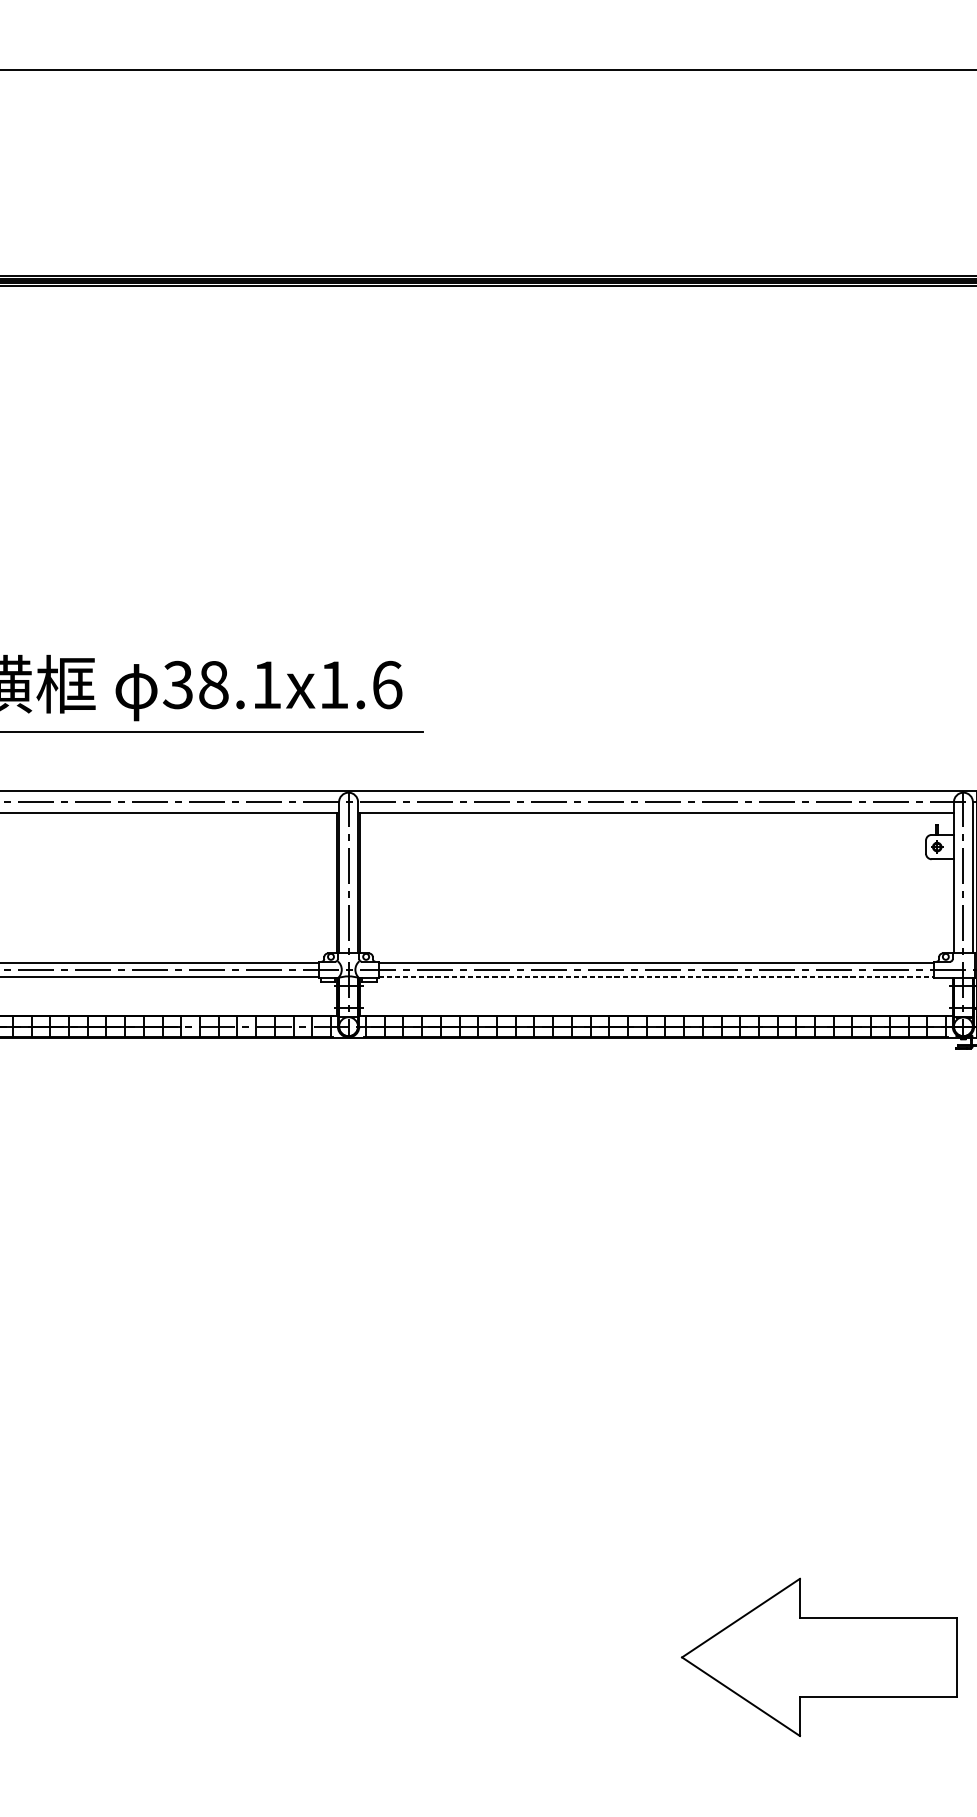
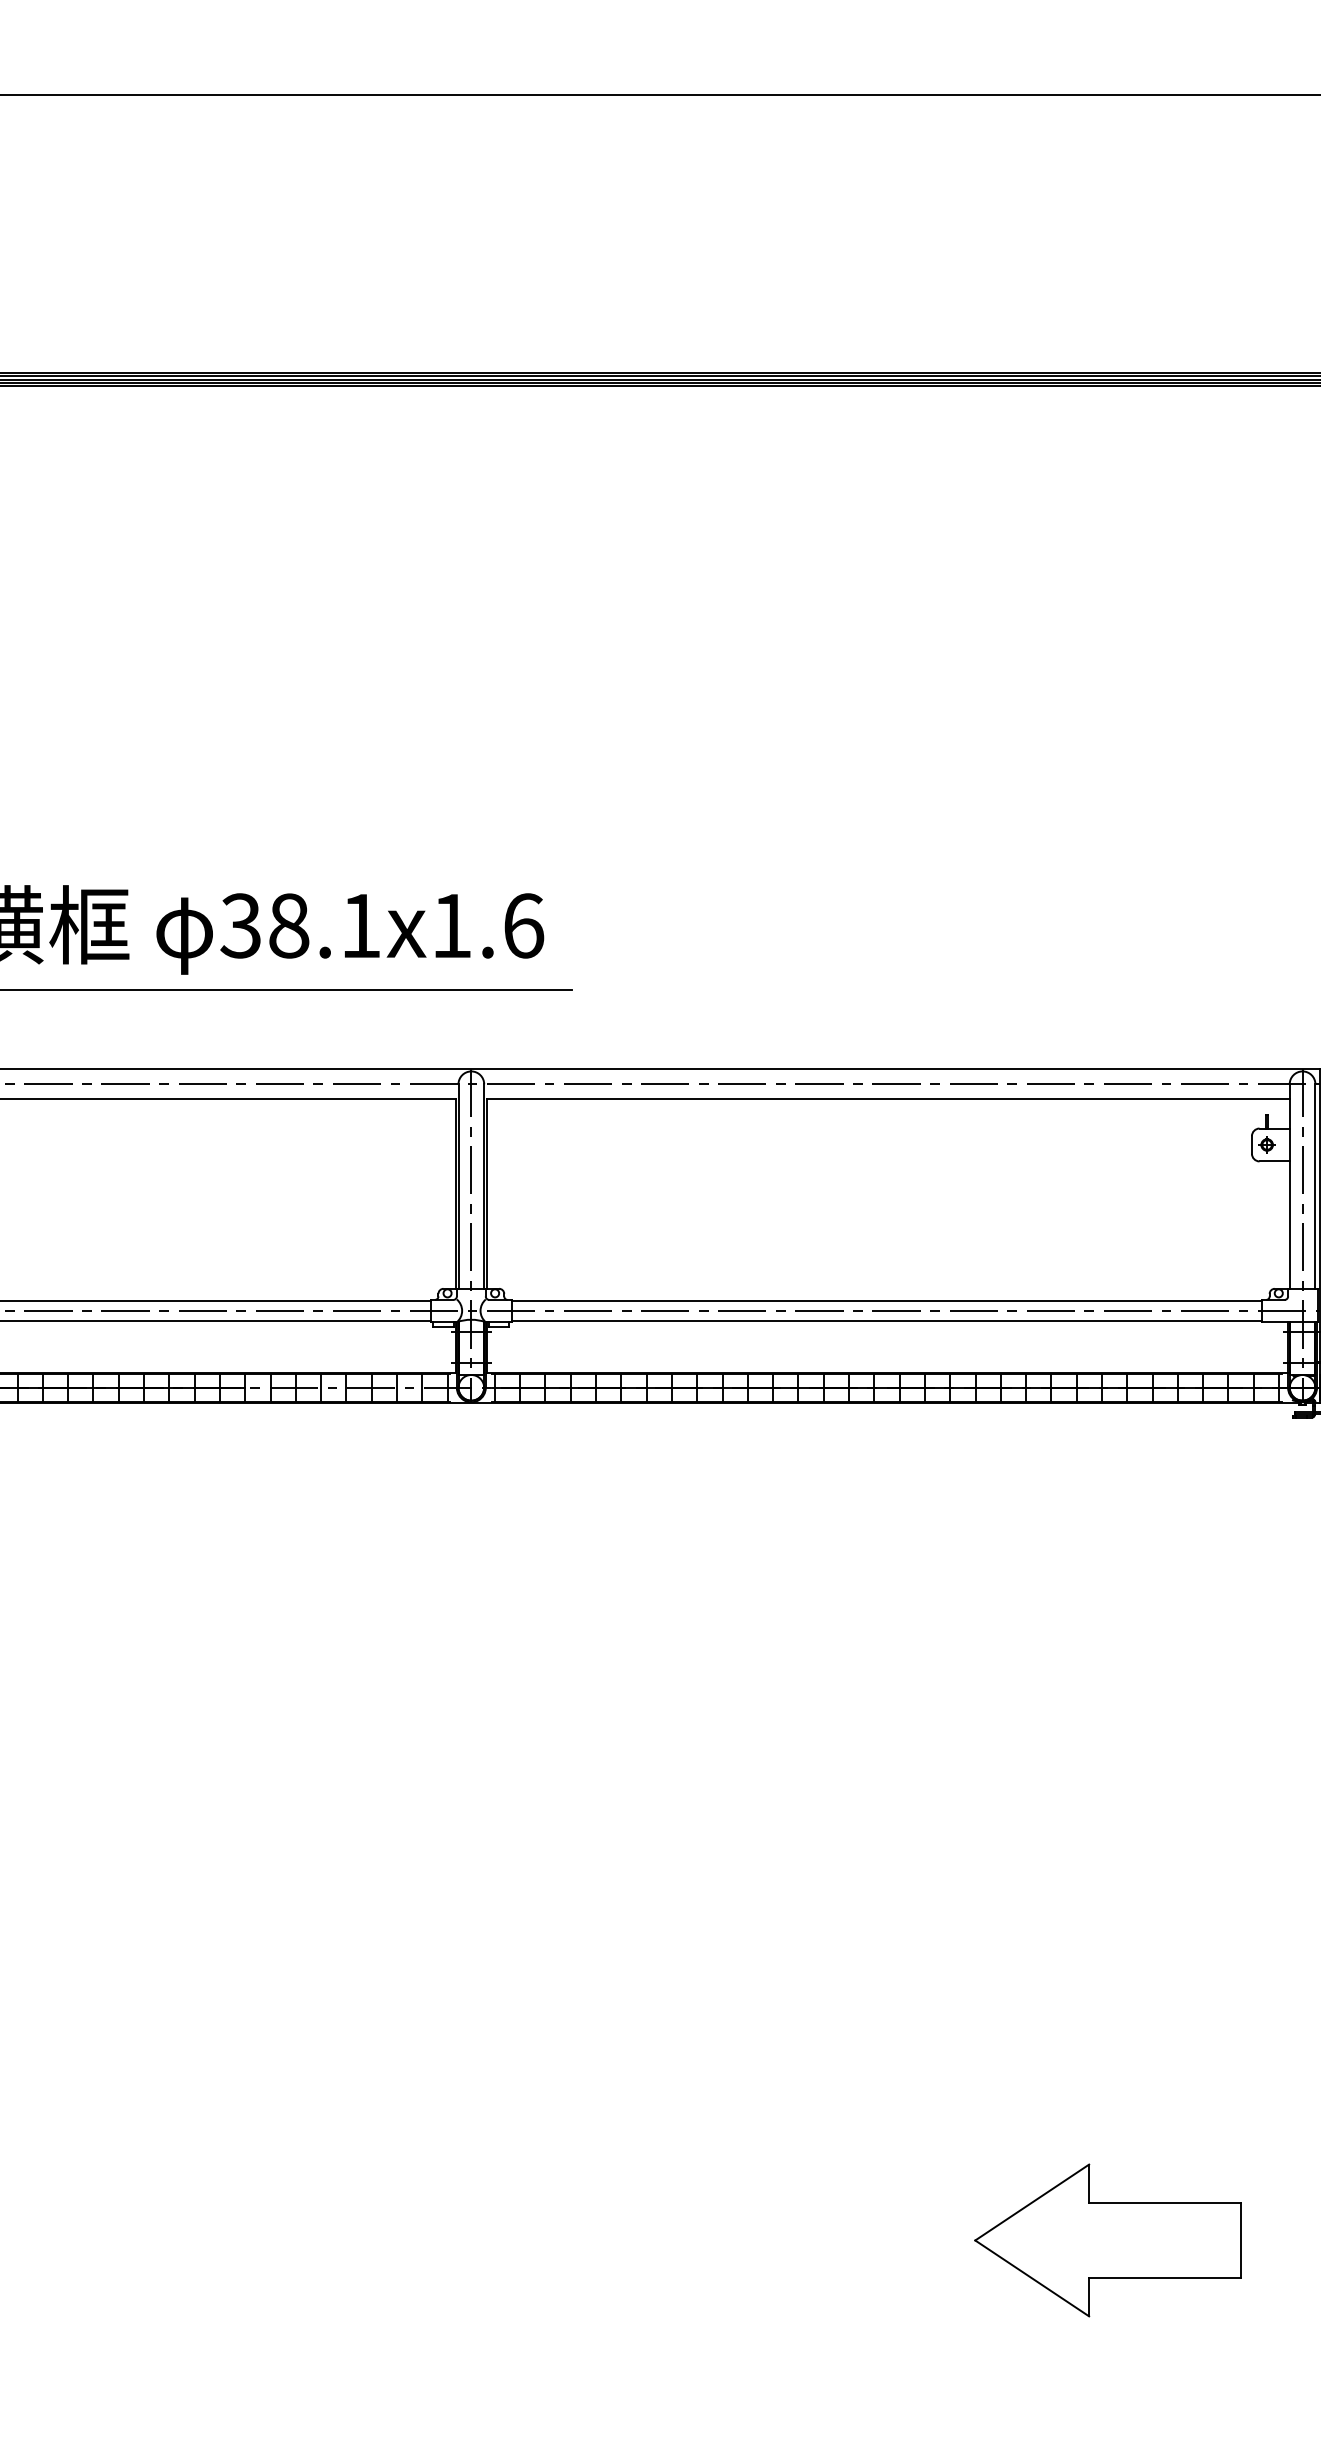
line: (656, 976) -> (887, 1320), dashed -> solid
part: (819, 1657) -> (1107, 2240), size x0.71

